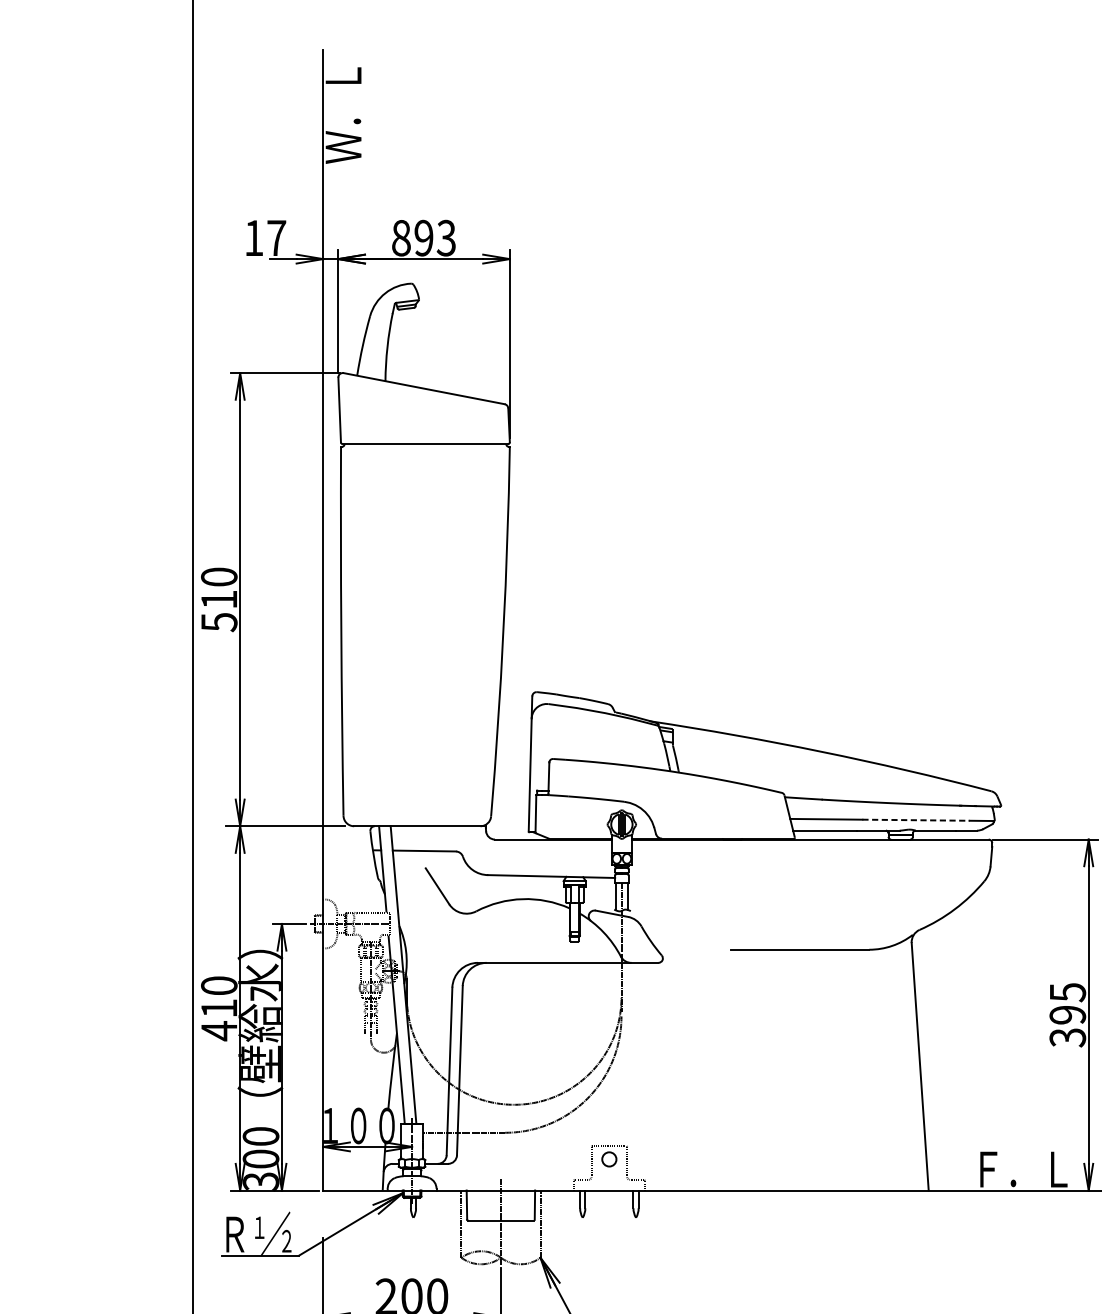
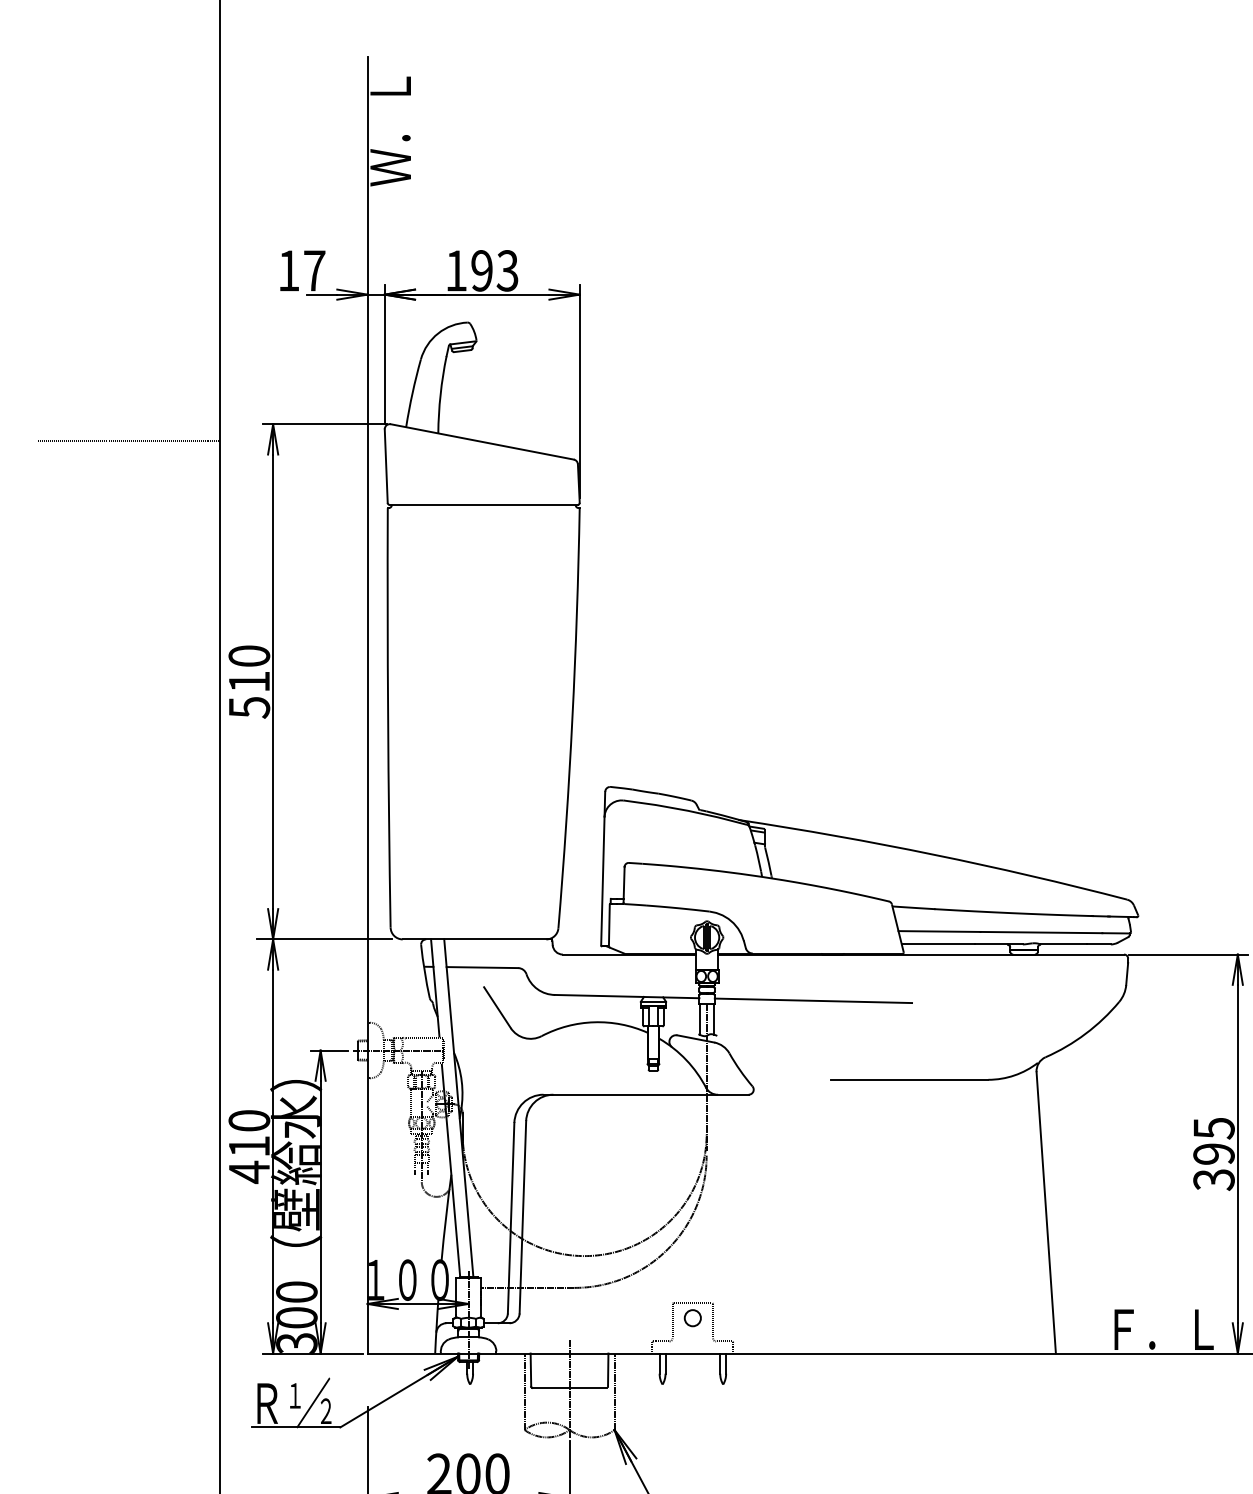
text: (401, 237) -> (456, 270), 893 -> 193
line: (112, 388) -> (128, 441), added
line: (916, 820) -> (1041, 932), dashed -> solid
line: (715, 879) -> (813, 1000), added

